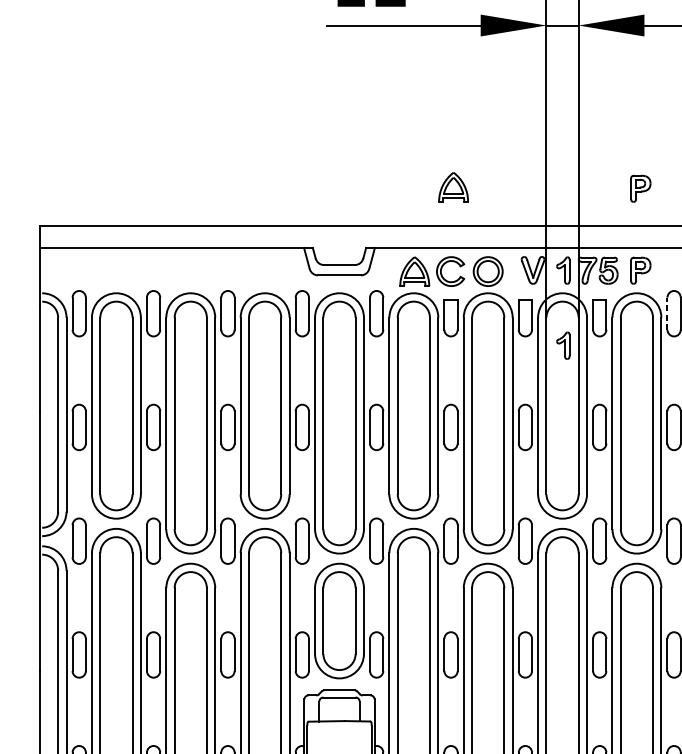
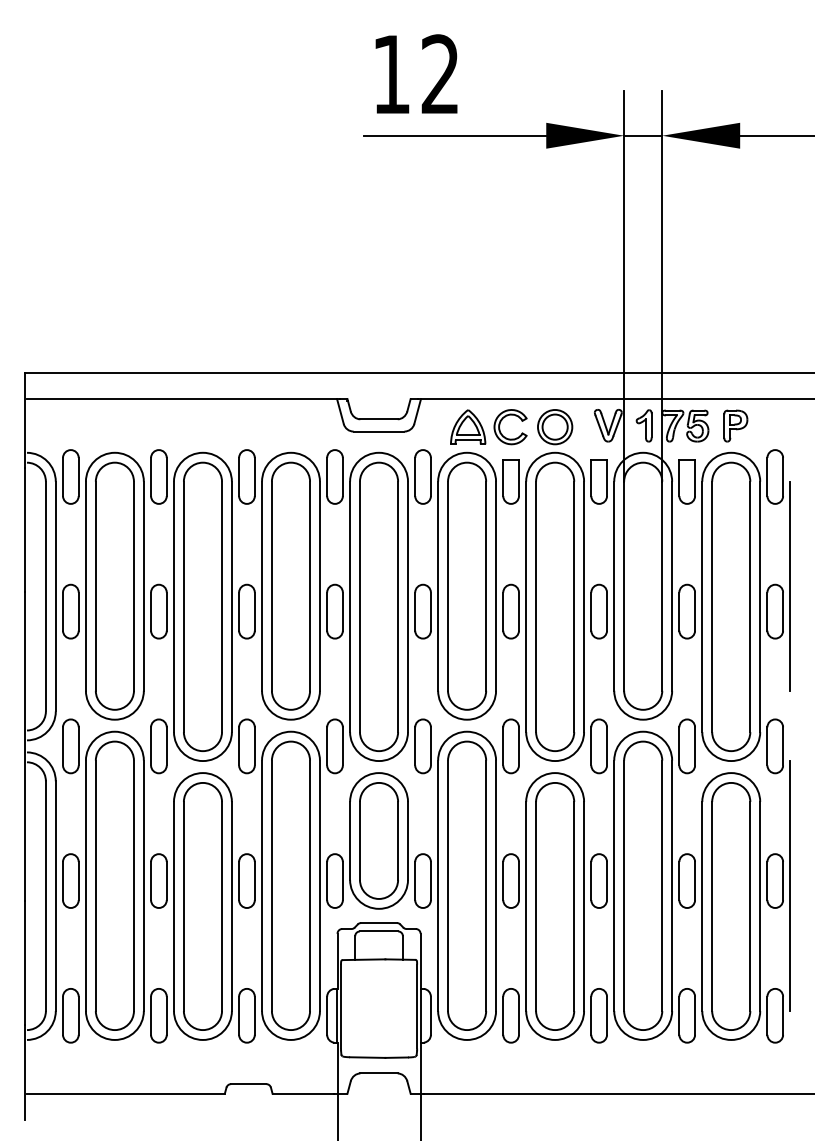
part: (453, 186) -> (514, 326), removed
part: (640, 188) -> (735, 328), removed
line: (667, 313) -> (767, 476), dashed -> solid
part: (562, 345) -> (643, 514), removed

